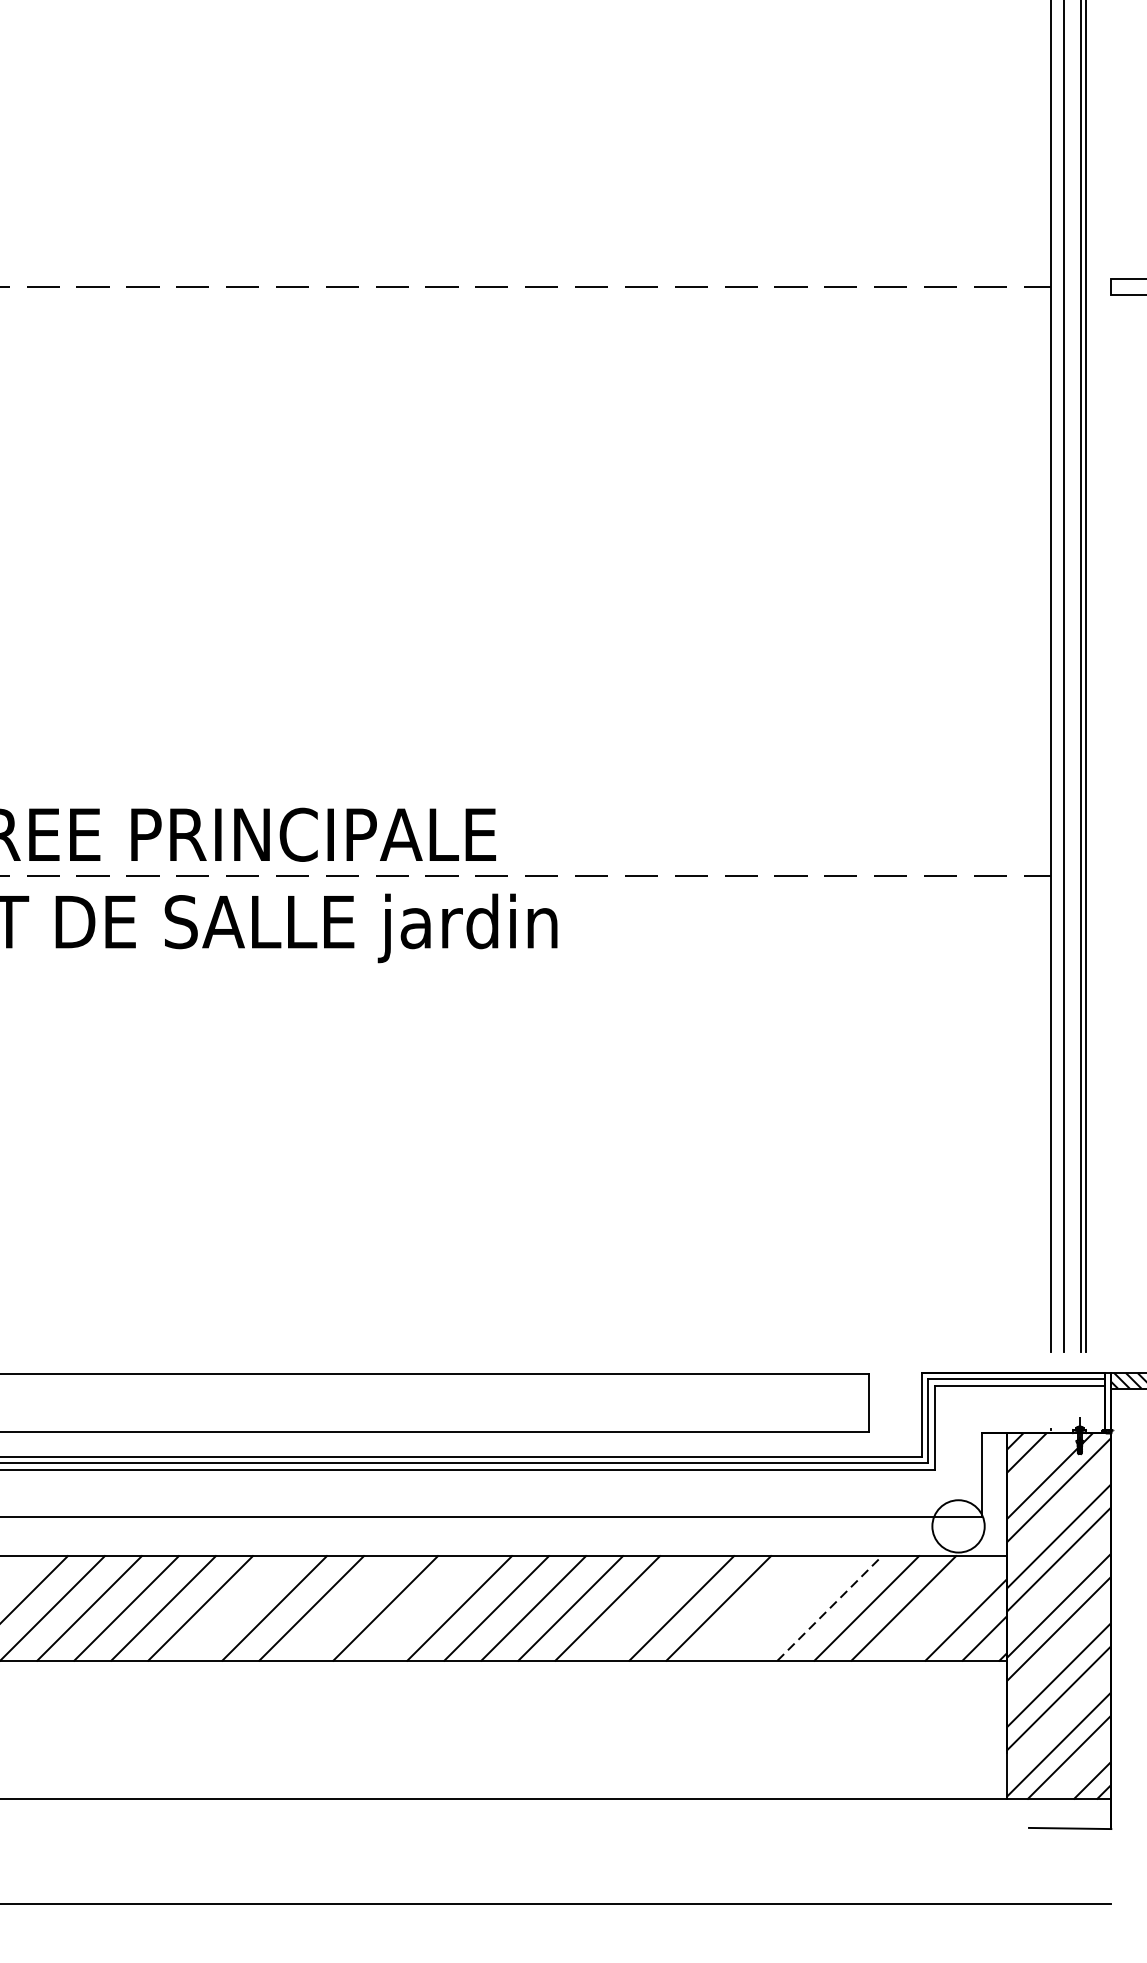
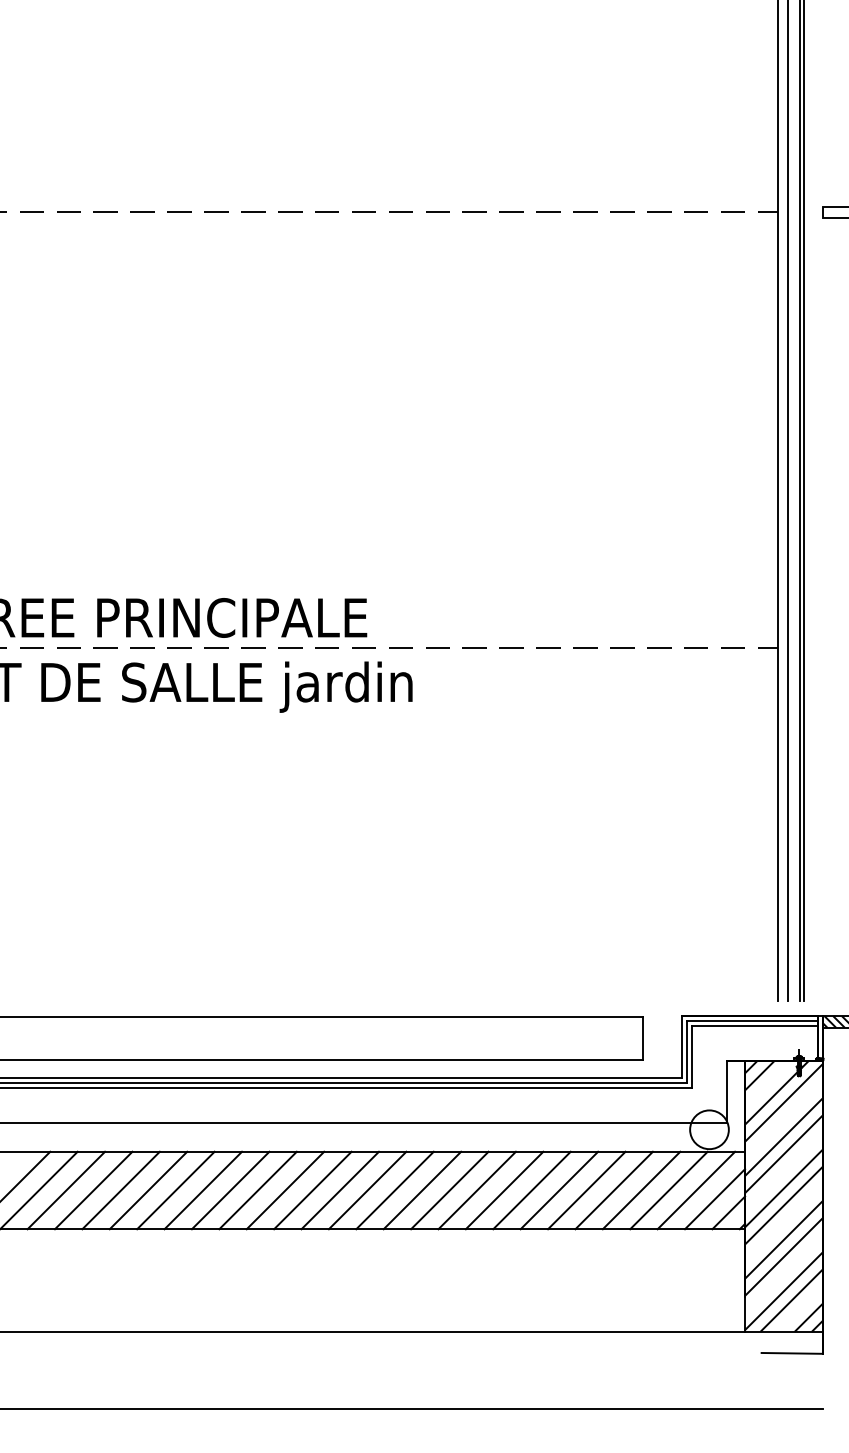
line: (237, 1608) -> (175, 1190), added
line: (347, 1608) -> (257, 1190), added
line: (422, 1608) -> (312, 1190), added
line: (643, 1608) -> (476, 1190), added
line: (755, 1608) -> (559, 1190), added
line: (792, 1608) -> (586, 1190), added
line: (830, 1608) -> (614, 1190), dashed -> solid
line: (940, 1608) -> (696, 1190), added

